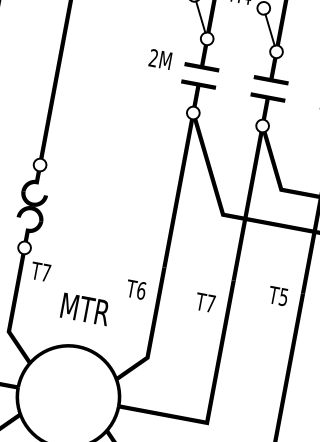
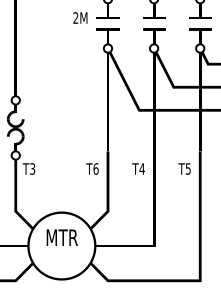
text: (46, 272) -> (32, 168), T7 -> T3
text: (278, 295) -> (184, 168), moved
text: (209, 302) -> (141, 168), T7 -> T4
text: (84, 308) -> (61, 237), moved

